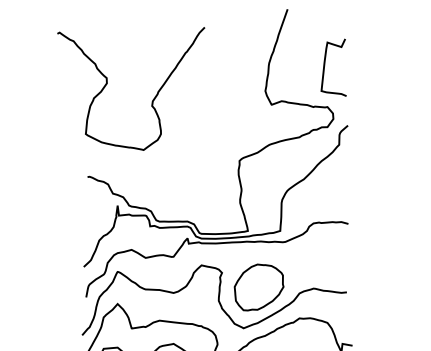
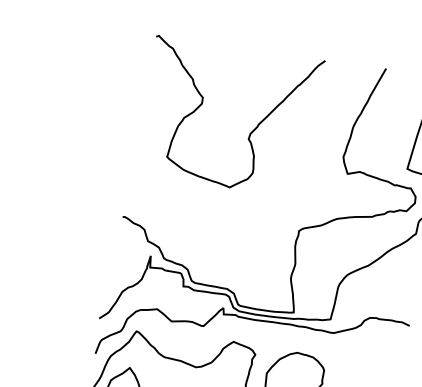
curve: (152, 99) -> (250, 131), moved

